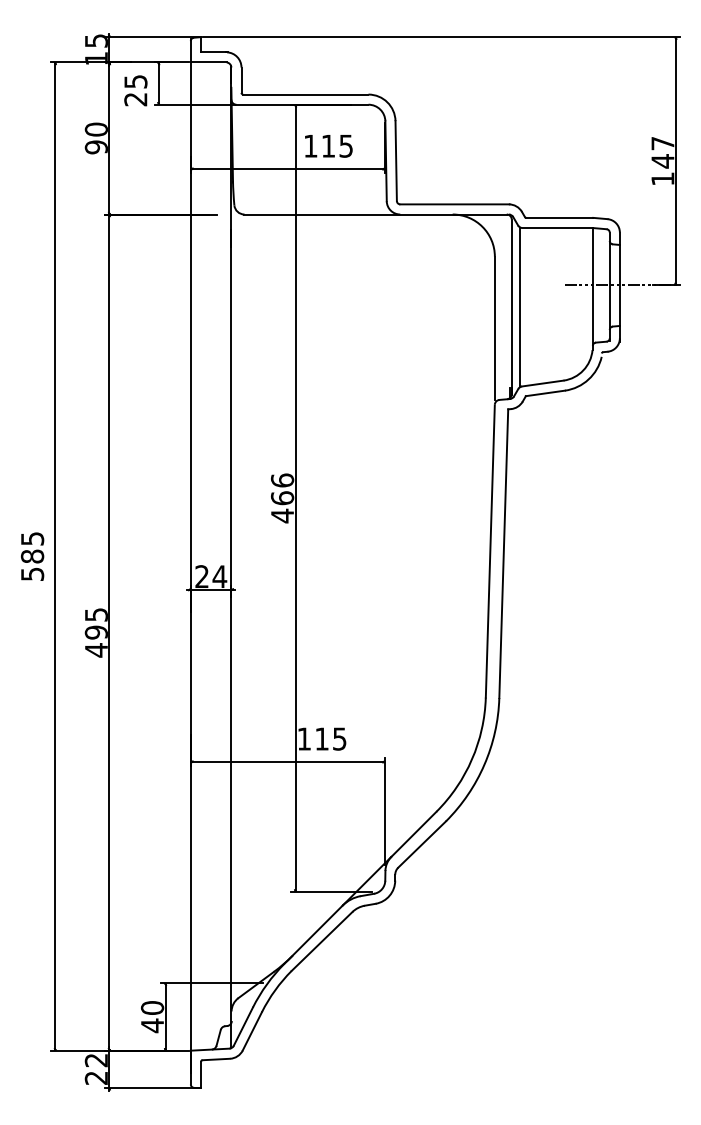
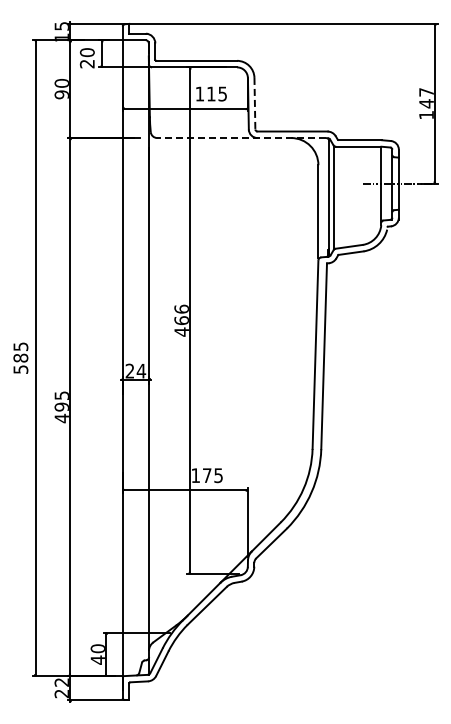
text: (134, 81) -> (86, 52), 25 -> 20
line: (395, 160) -> (254, 103), solid -> dashed
line: (375, 215) -> (241, 138), solid -> dashed
text: (322, 738) -> (207, 475), 115 -> 175

